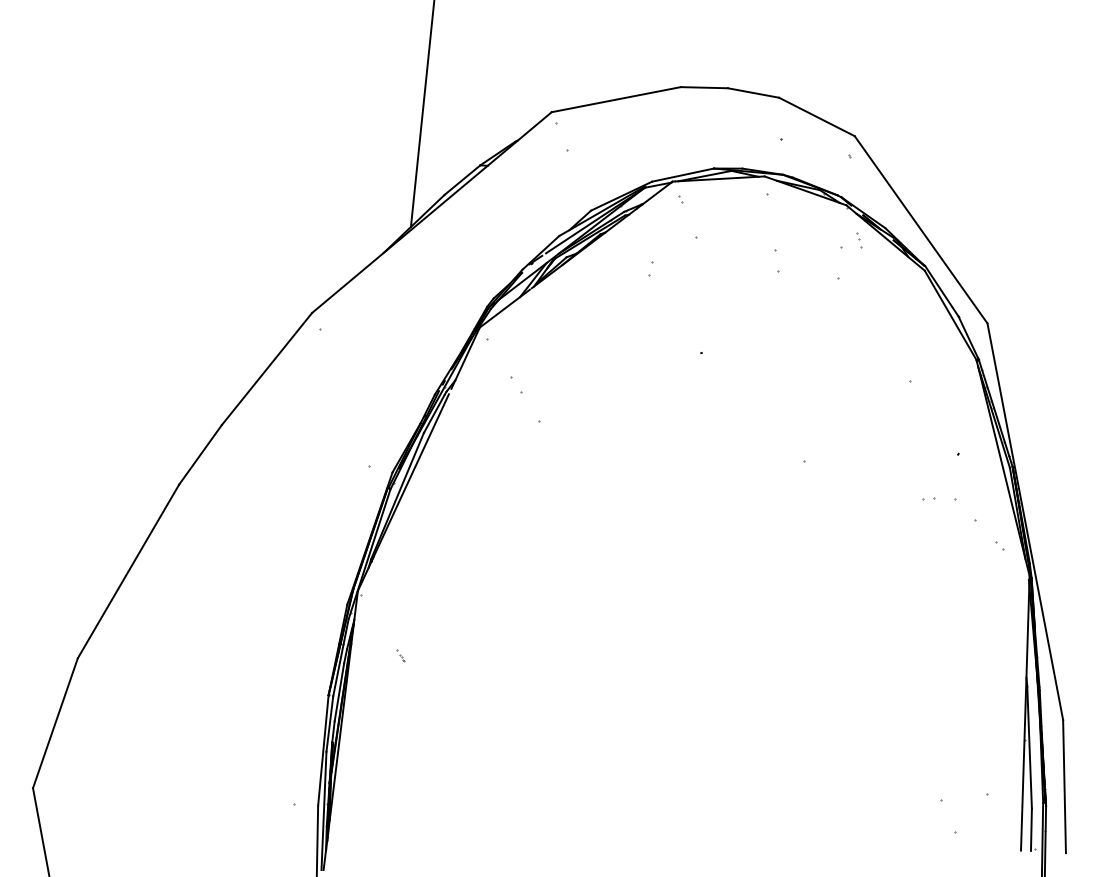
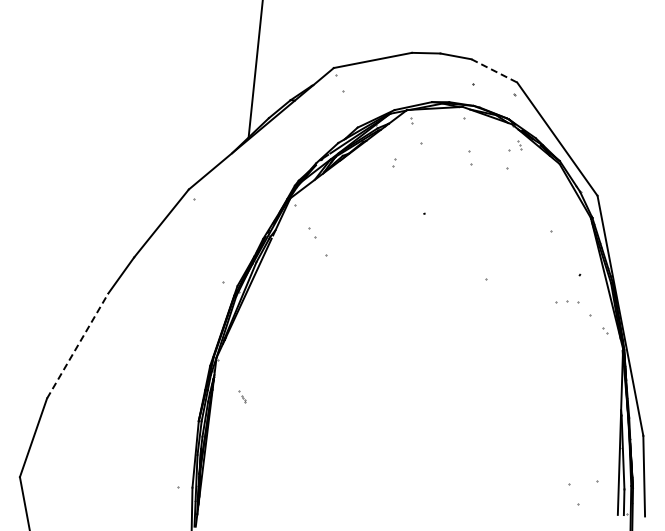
line: (817, 116) -> (494, 70), solid -> dashed
part: (929, 499) -> (562, 302), size x1.6
line: (128, 570) -> (77, 345), solid -> dashed
part: (400, 656) -> (242, 397), size x1.6

